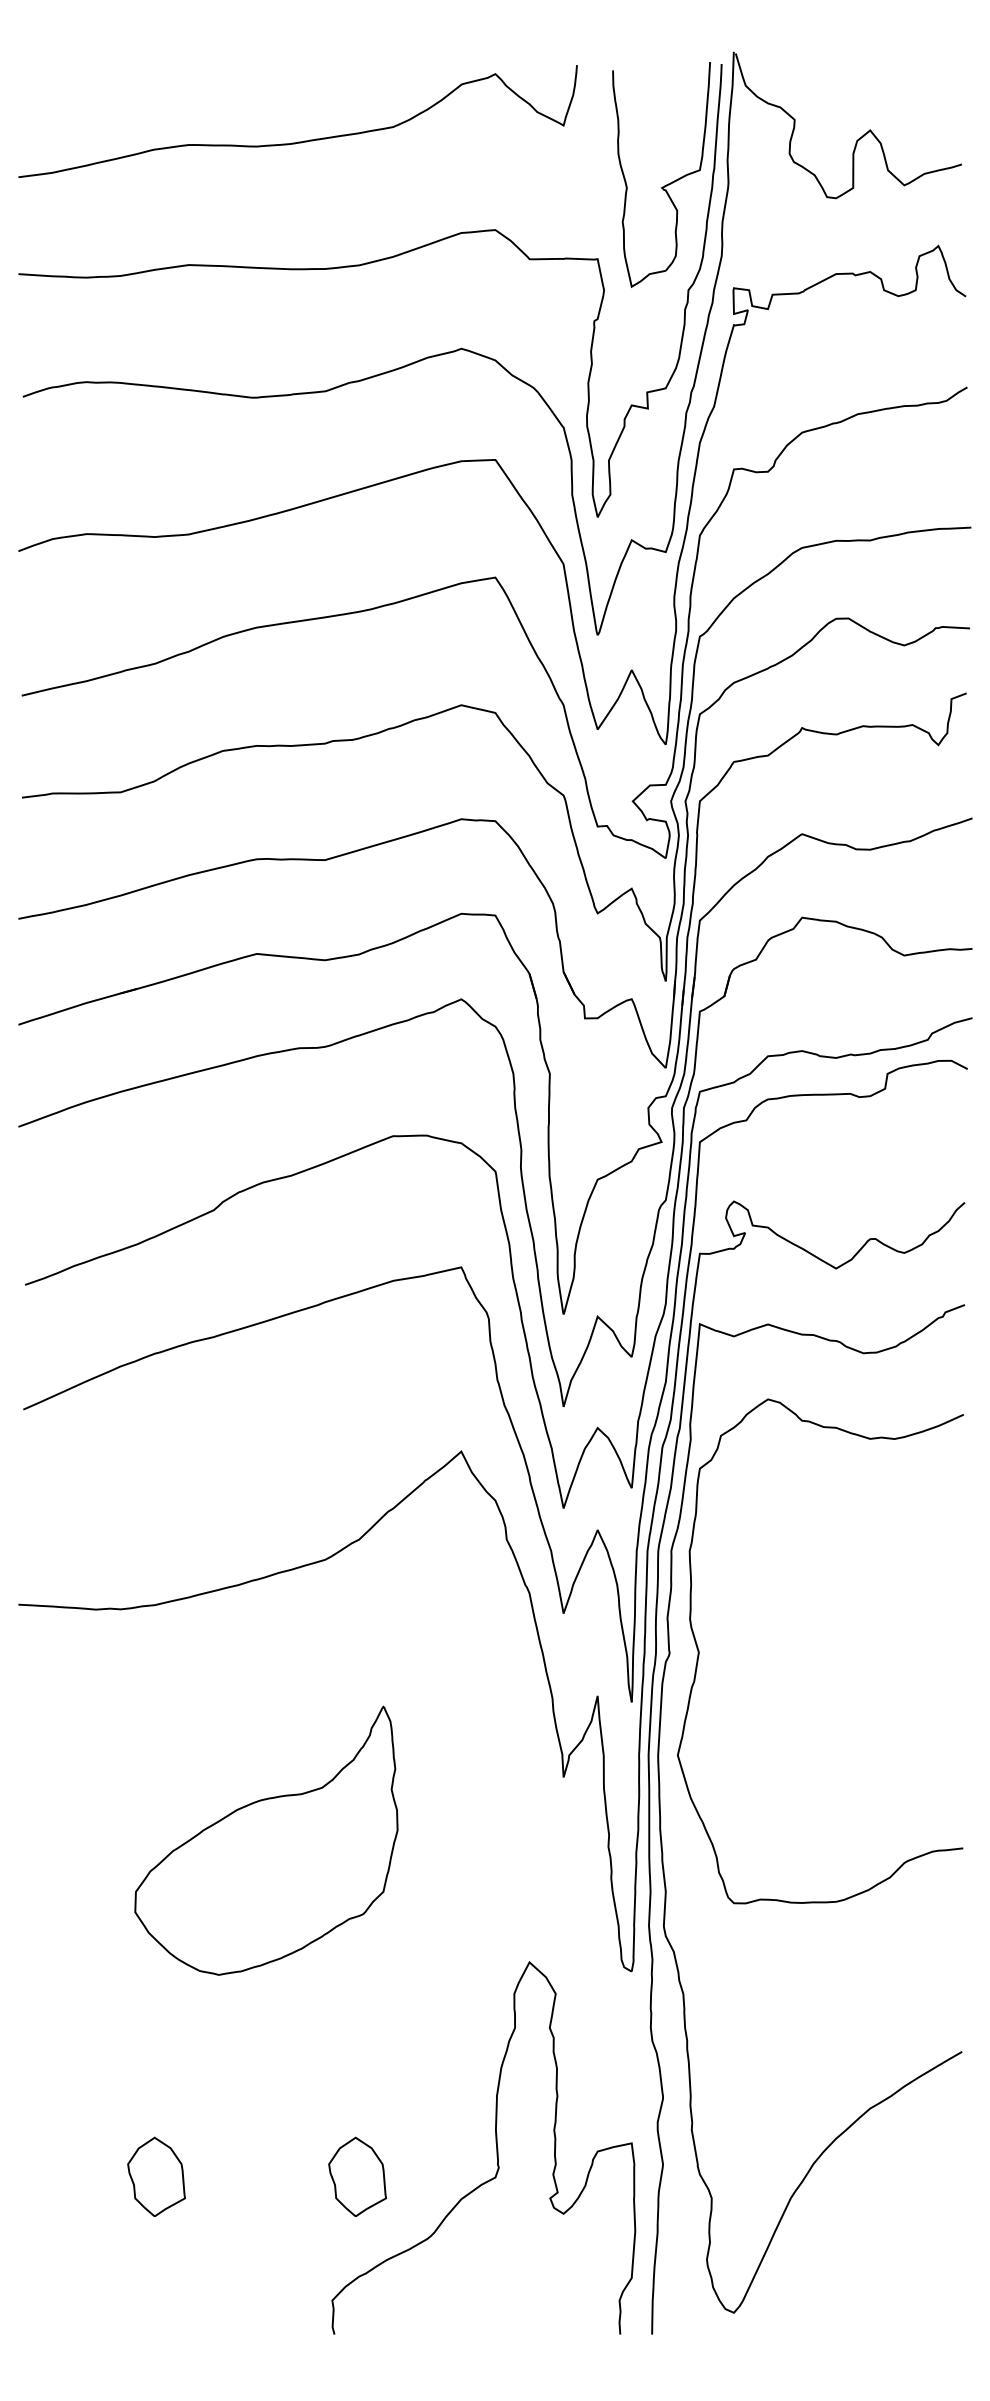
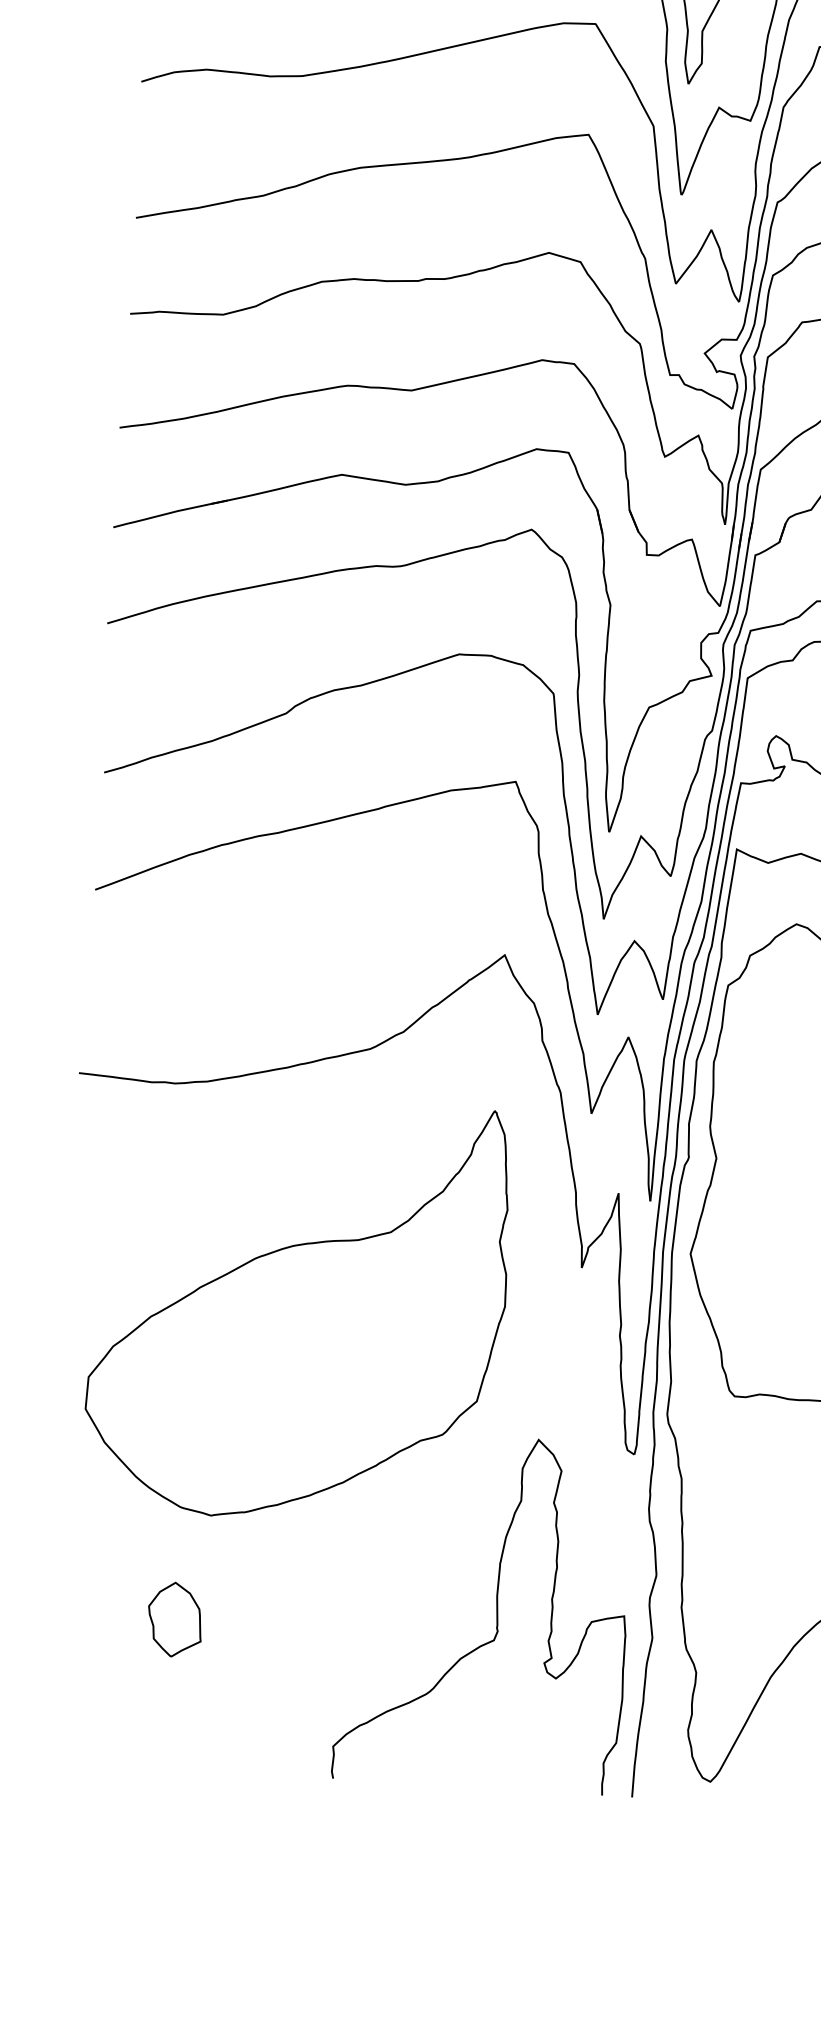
part: (266, 1840) -> (298, 1309), size x1.67
part: (357, 2176) -> (364, 1631), removed

